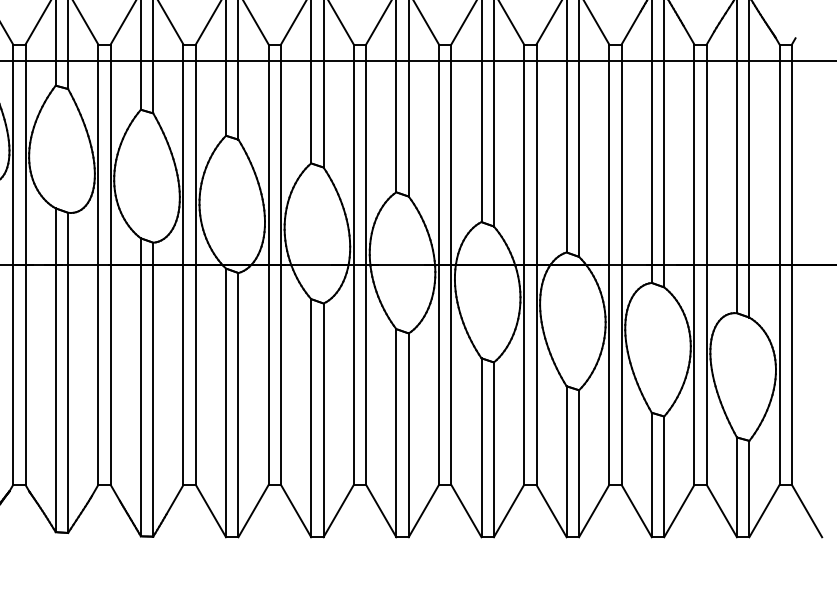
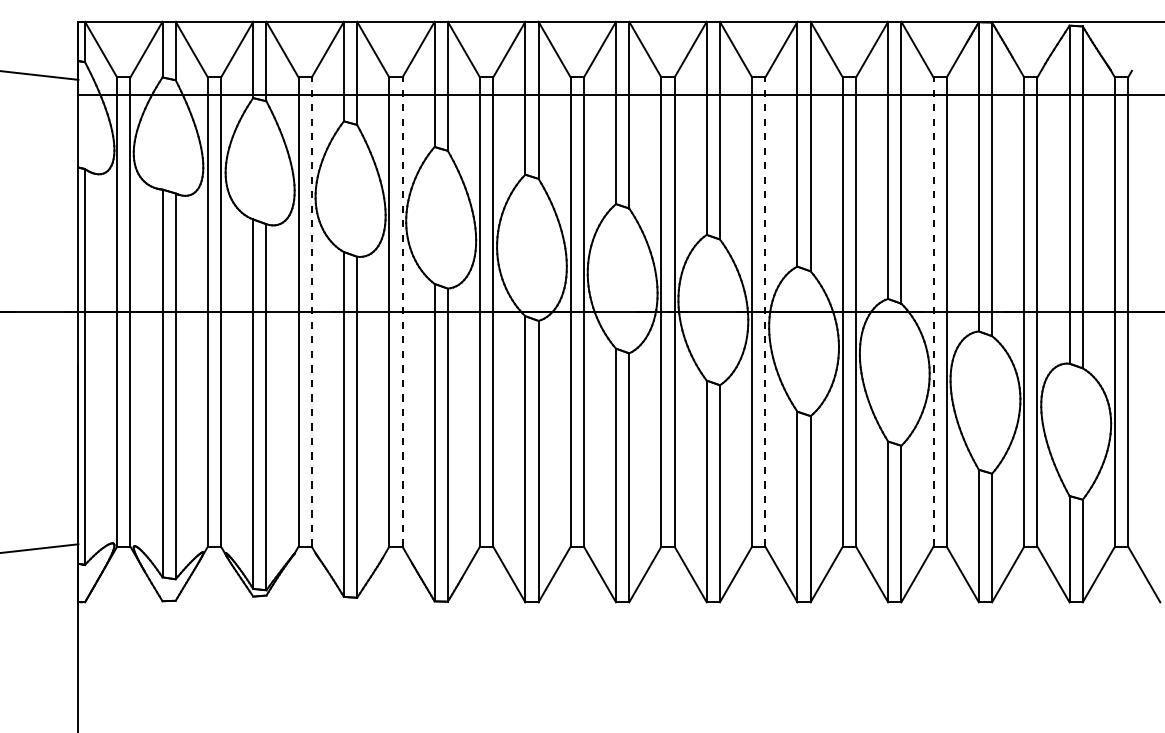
line: (25, 265) -> (311, 312), solid -> dashed
line: (110, 265) -> (402, 312), solid -> dashed
line: (451, 265) -> (765, 312), solid -> dashed
line: (609, 265) -> (933, 312), solid -> dashed

